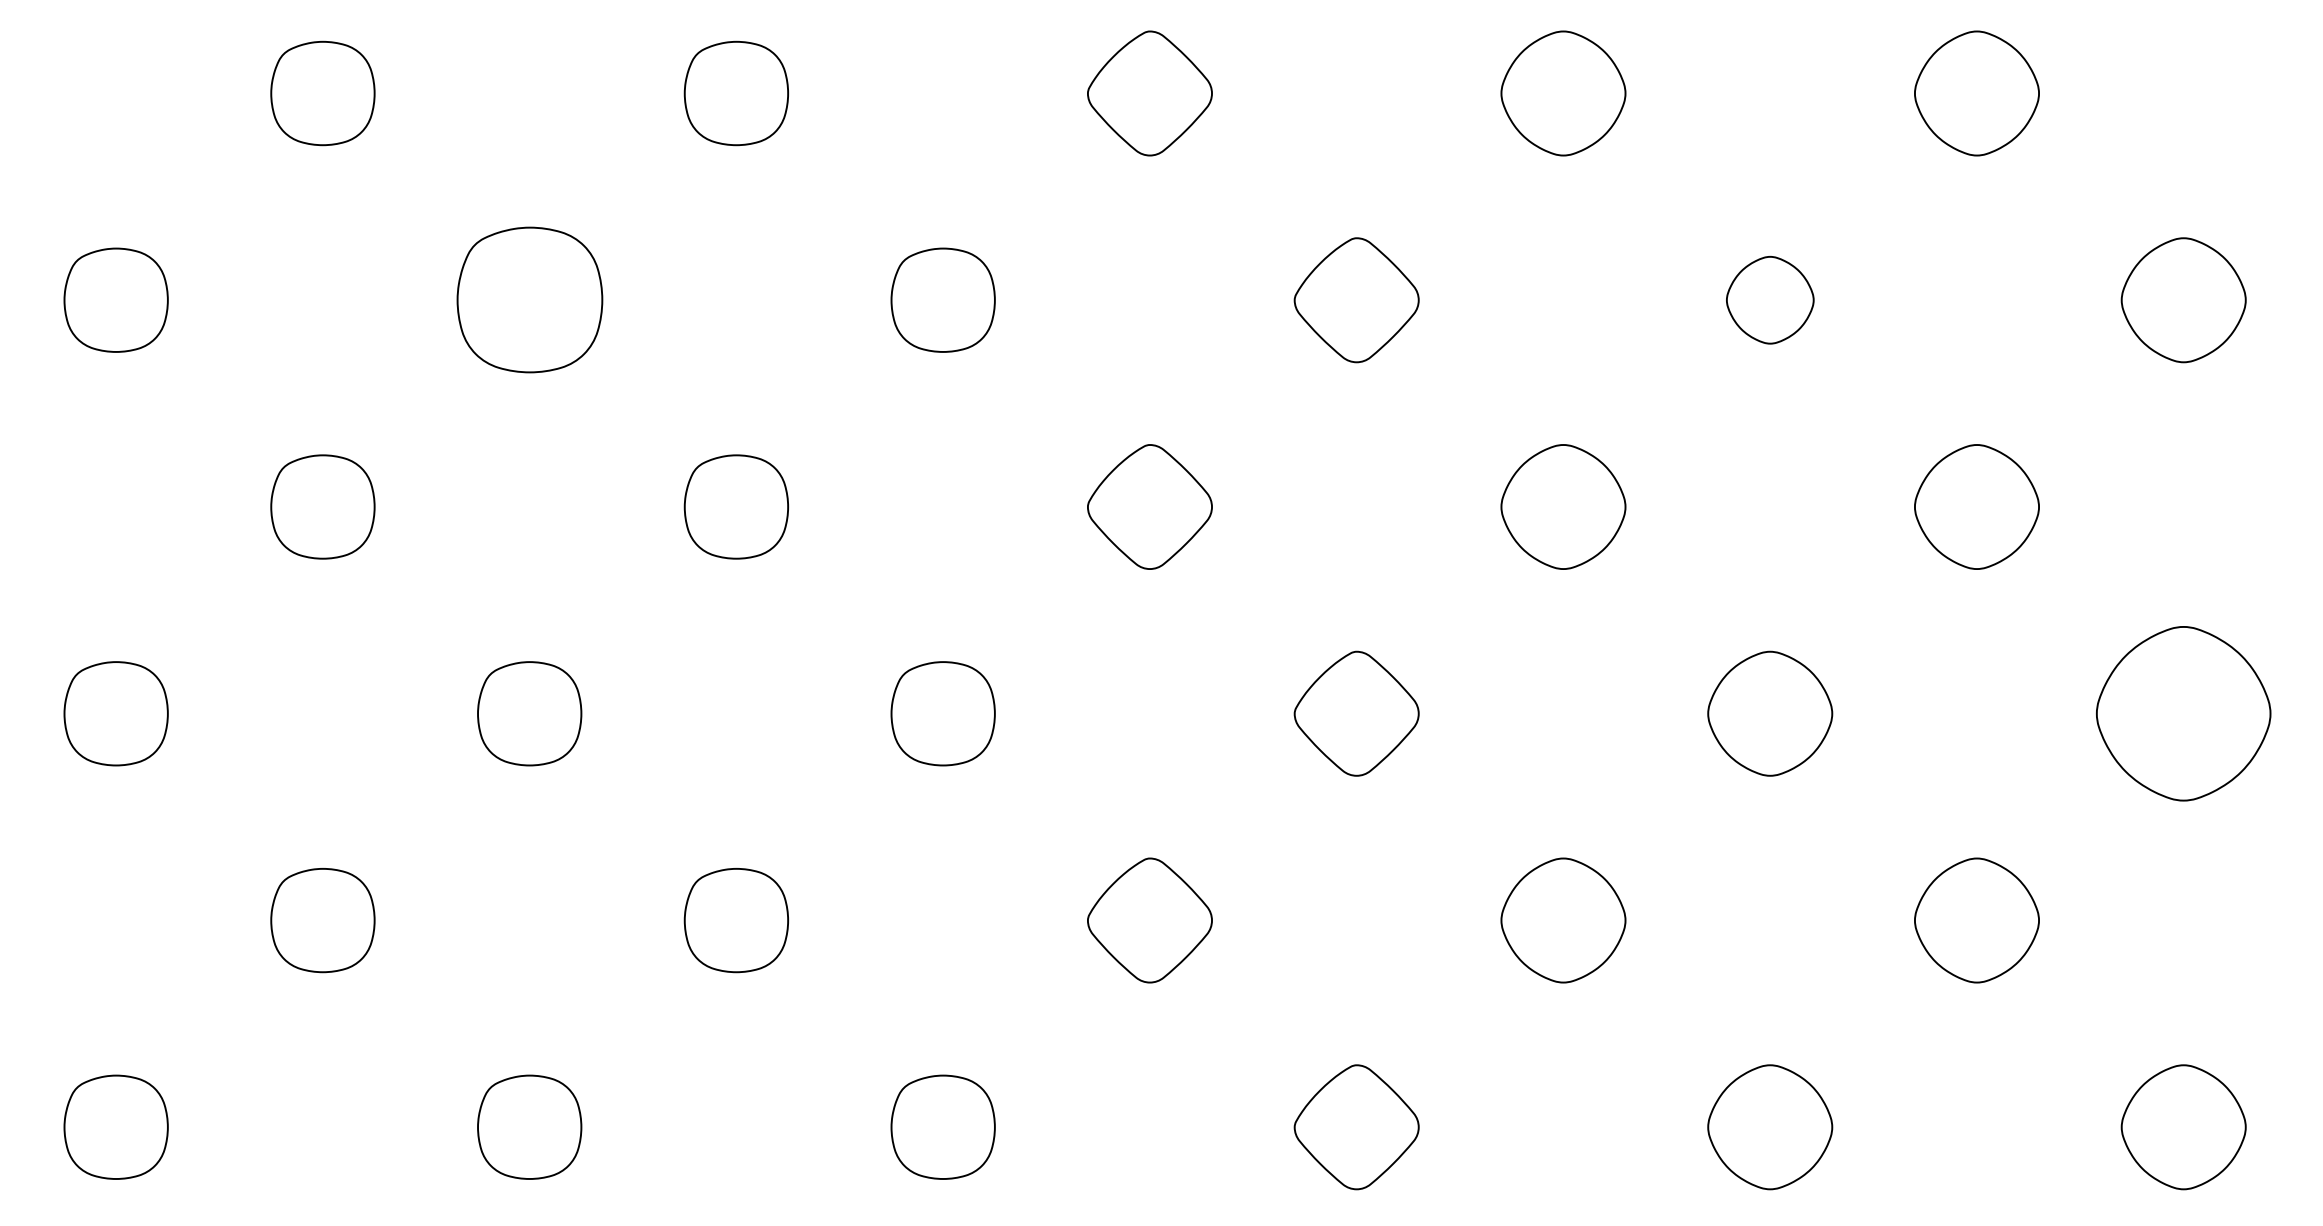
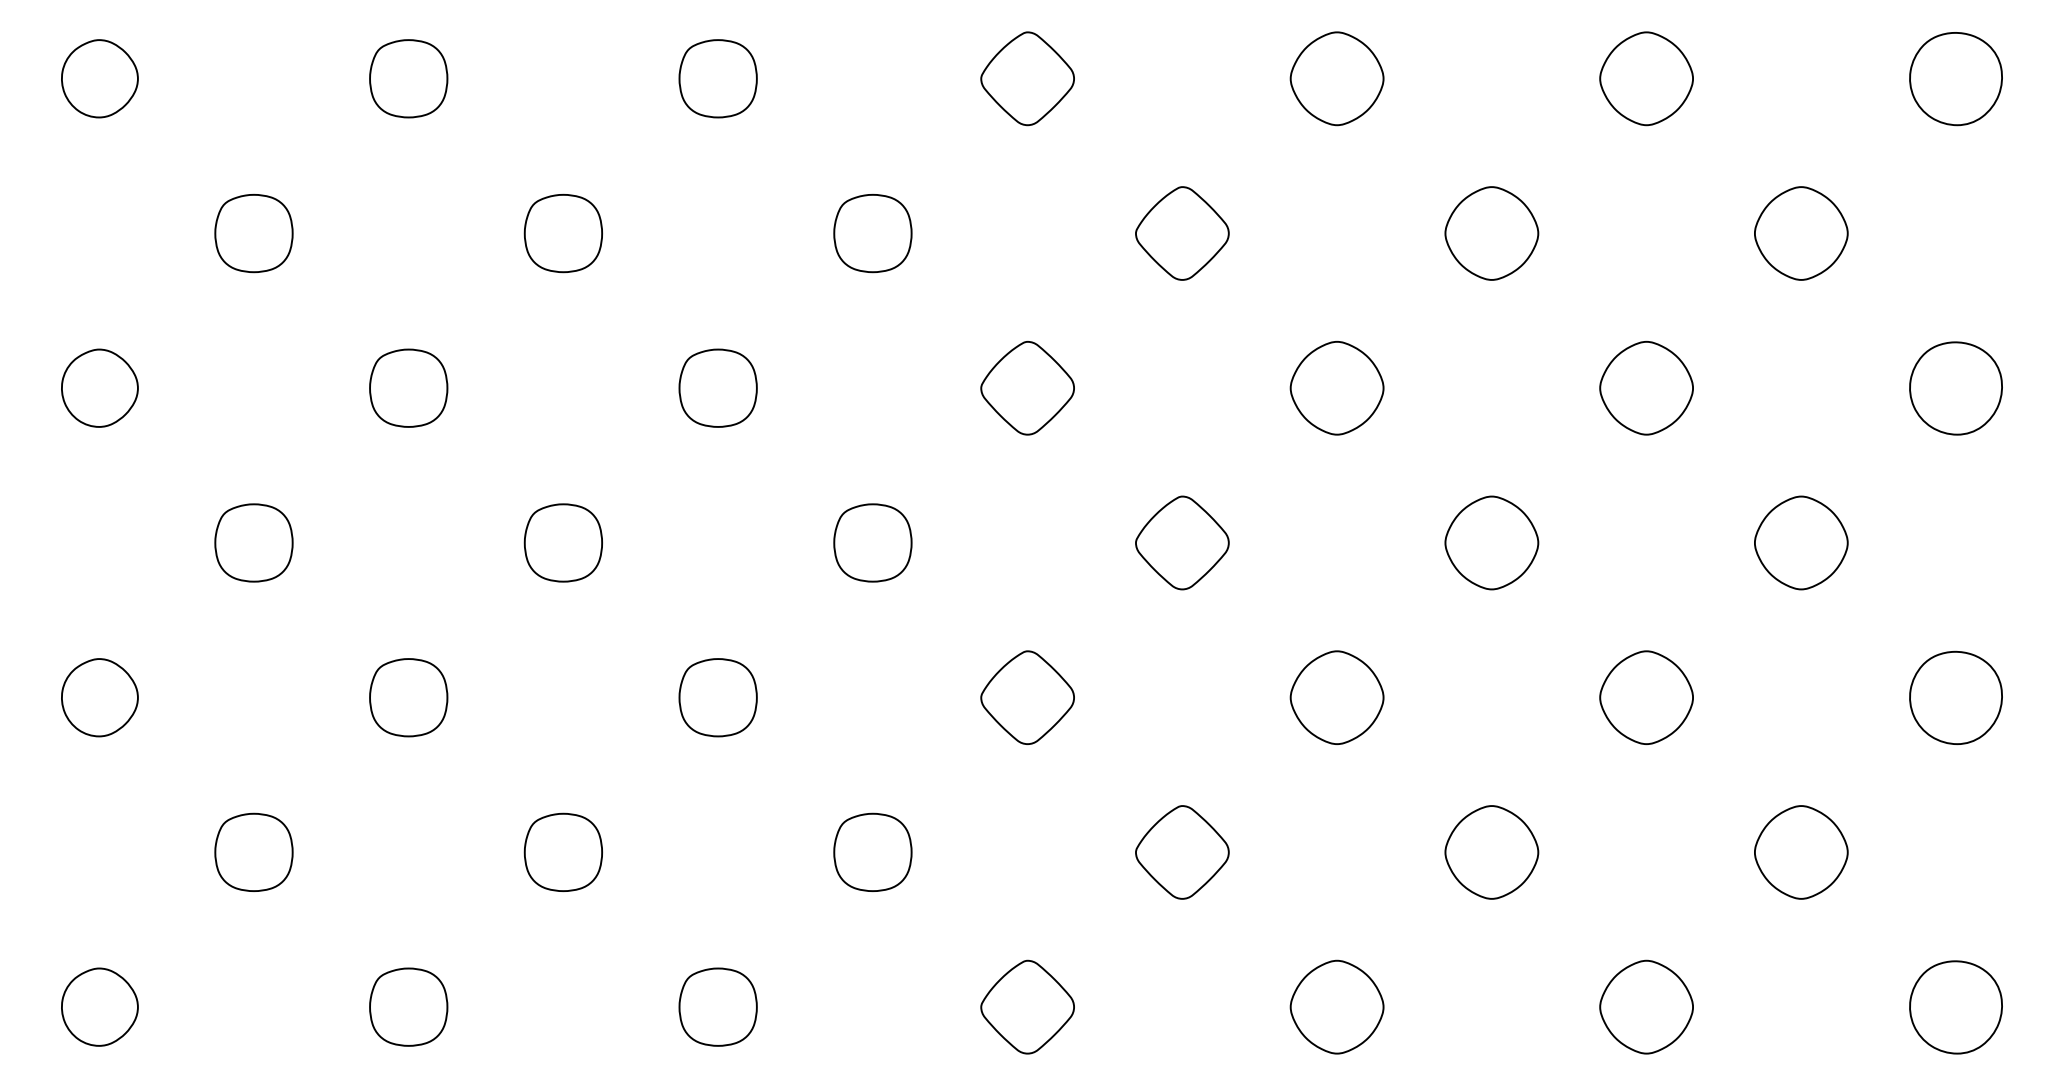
part: (528, 300) -> (562, 233), size x0.71
part: (1769, 300) -> (1491, 233), size x1.43
part: (2183, 713) -> (1801, 542), size x0.71

